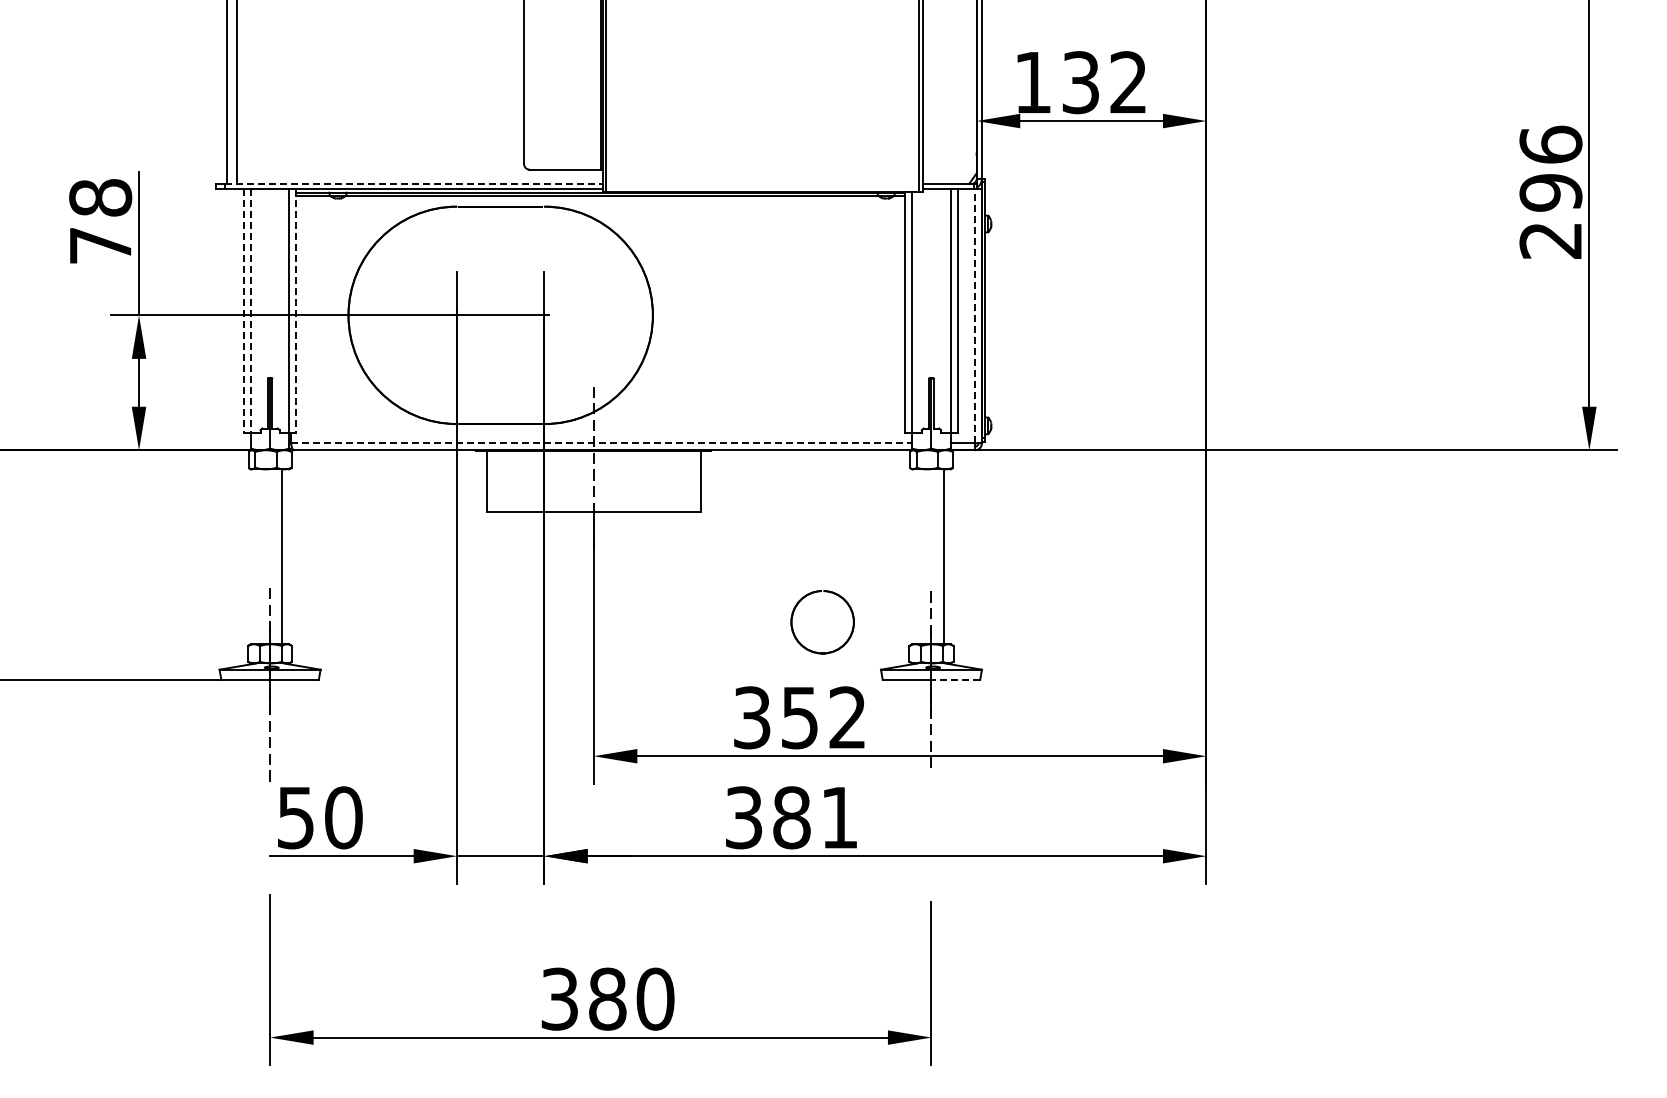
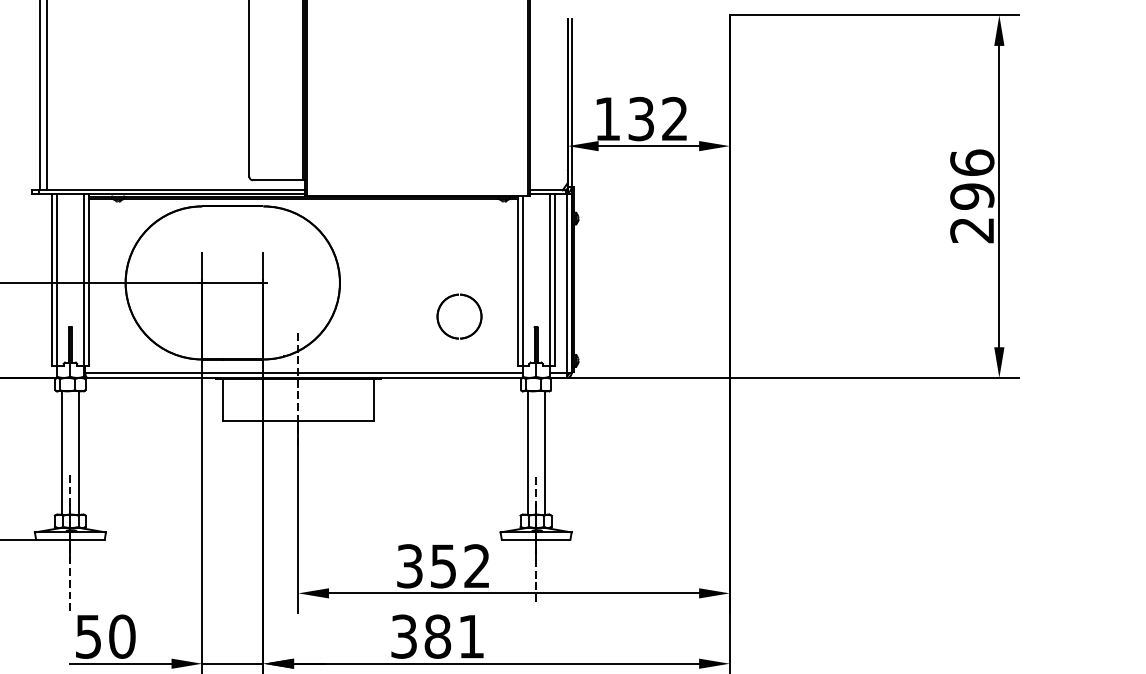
line: (413, 183) -> (171, 190), dashed -> solid
line: (244, 311) -> (52, 280), dashed -> solid
line: (250, 311) -> (56, 280), dashed -> solid
line: (296, 311) -> (89, 280), dashed -> solid
line: (974, 315) -> (566, 283), dashed -> solid
line: (601, 443) -> (303, 373), dashed -> solid
line: (257, 556) -> (61, 452), added
line: (919, 556) -> (527, 452), added
part: (798, 639) -> (442, 328), moved
line: (956, 680) -> (553, 540), dashed -> solid

